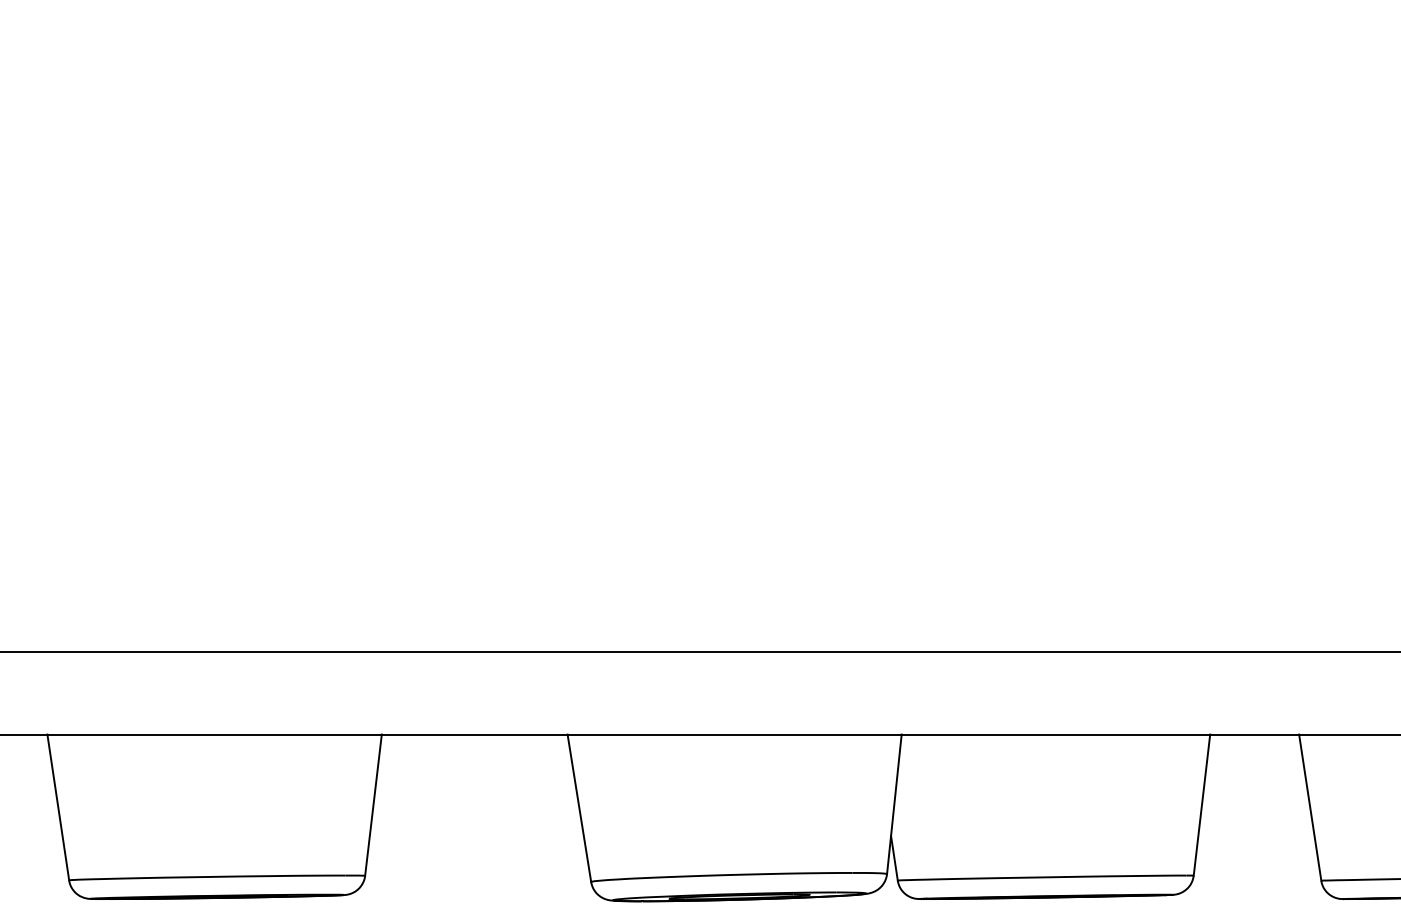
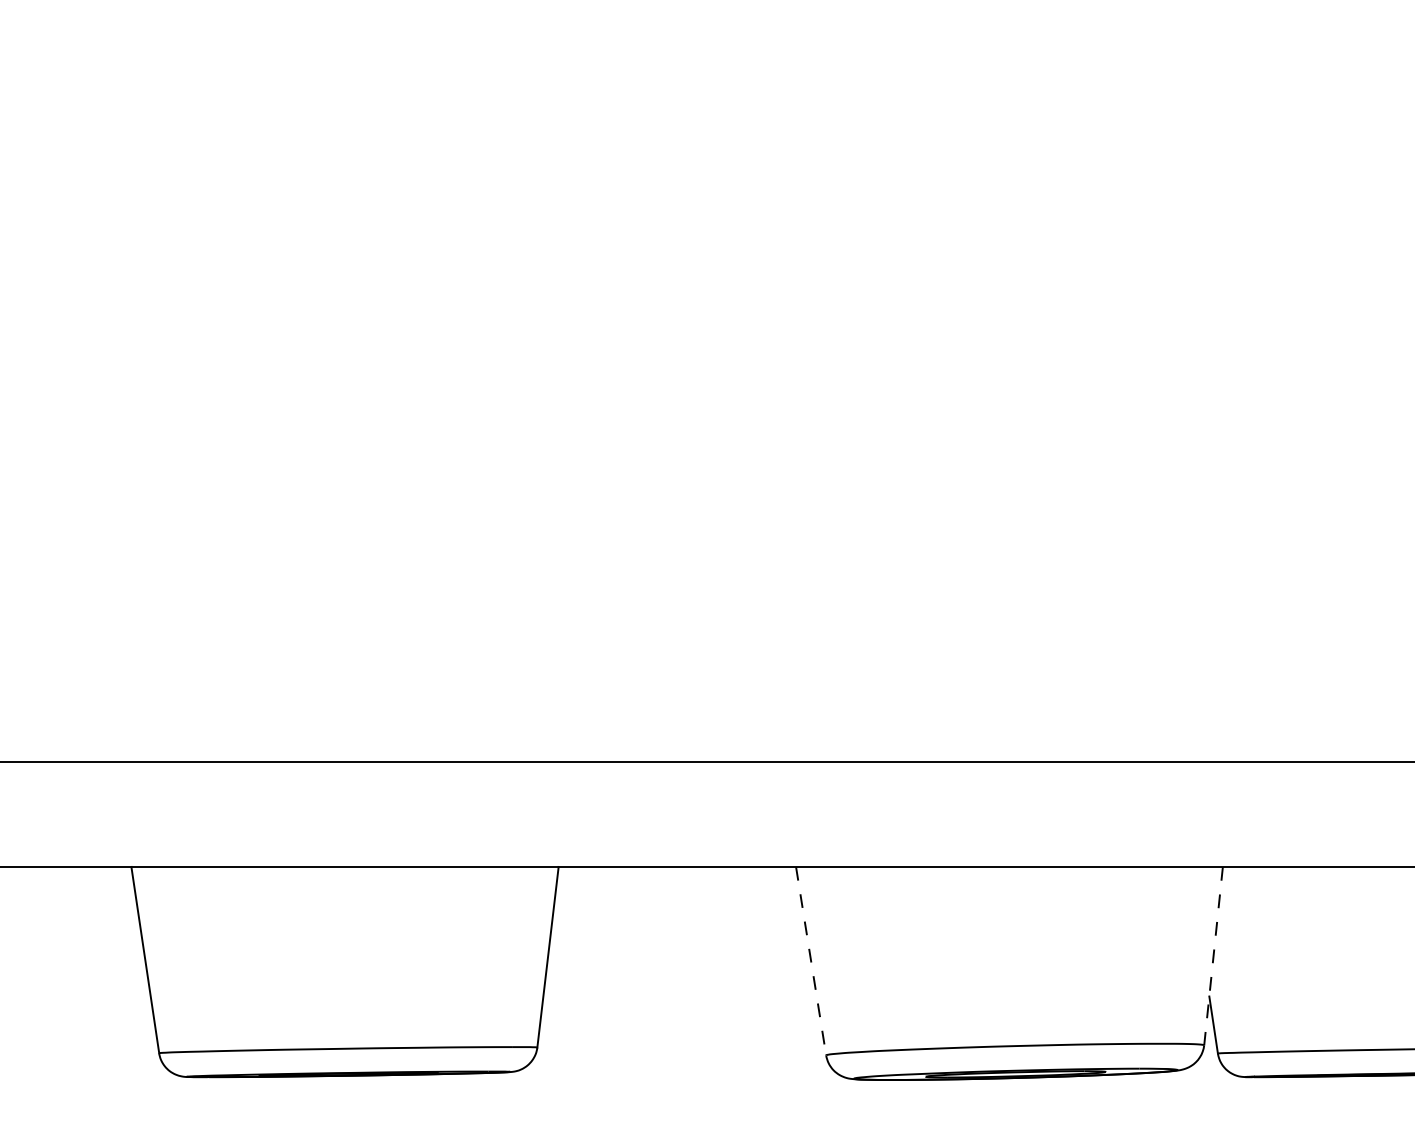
line: (894, 804) -> (1213, 956), solid -> dashed
line: (579, 808) -> (811, 961), solid -> dashed

